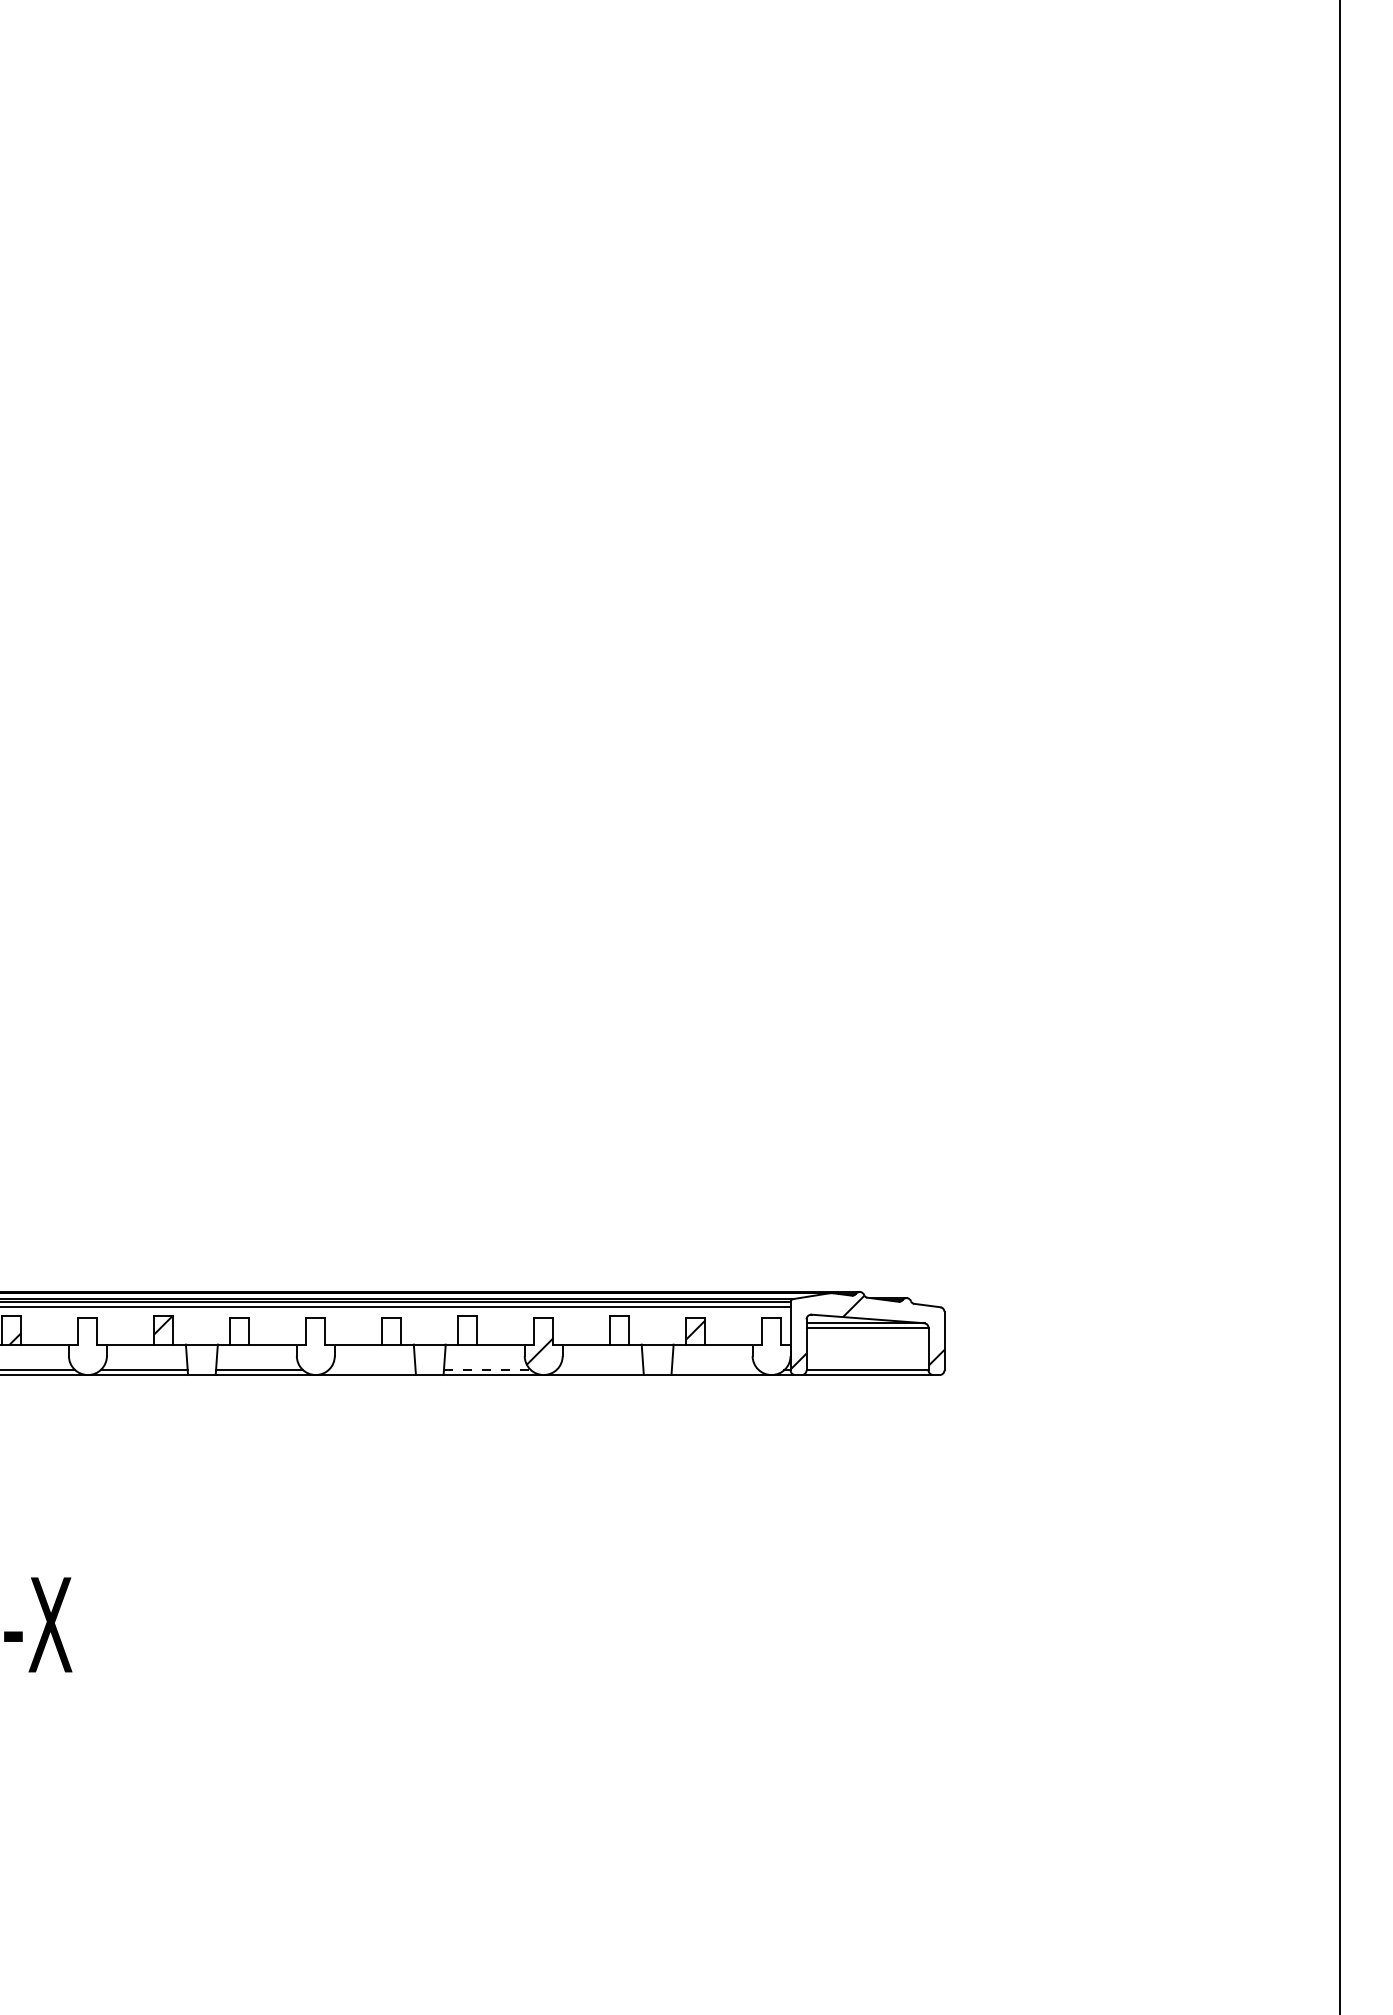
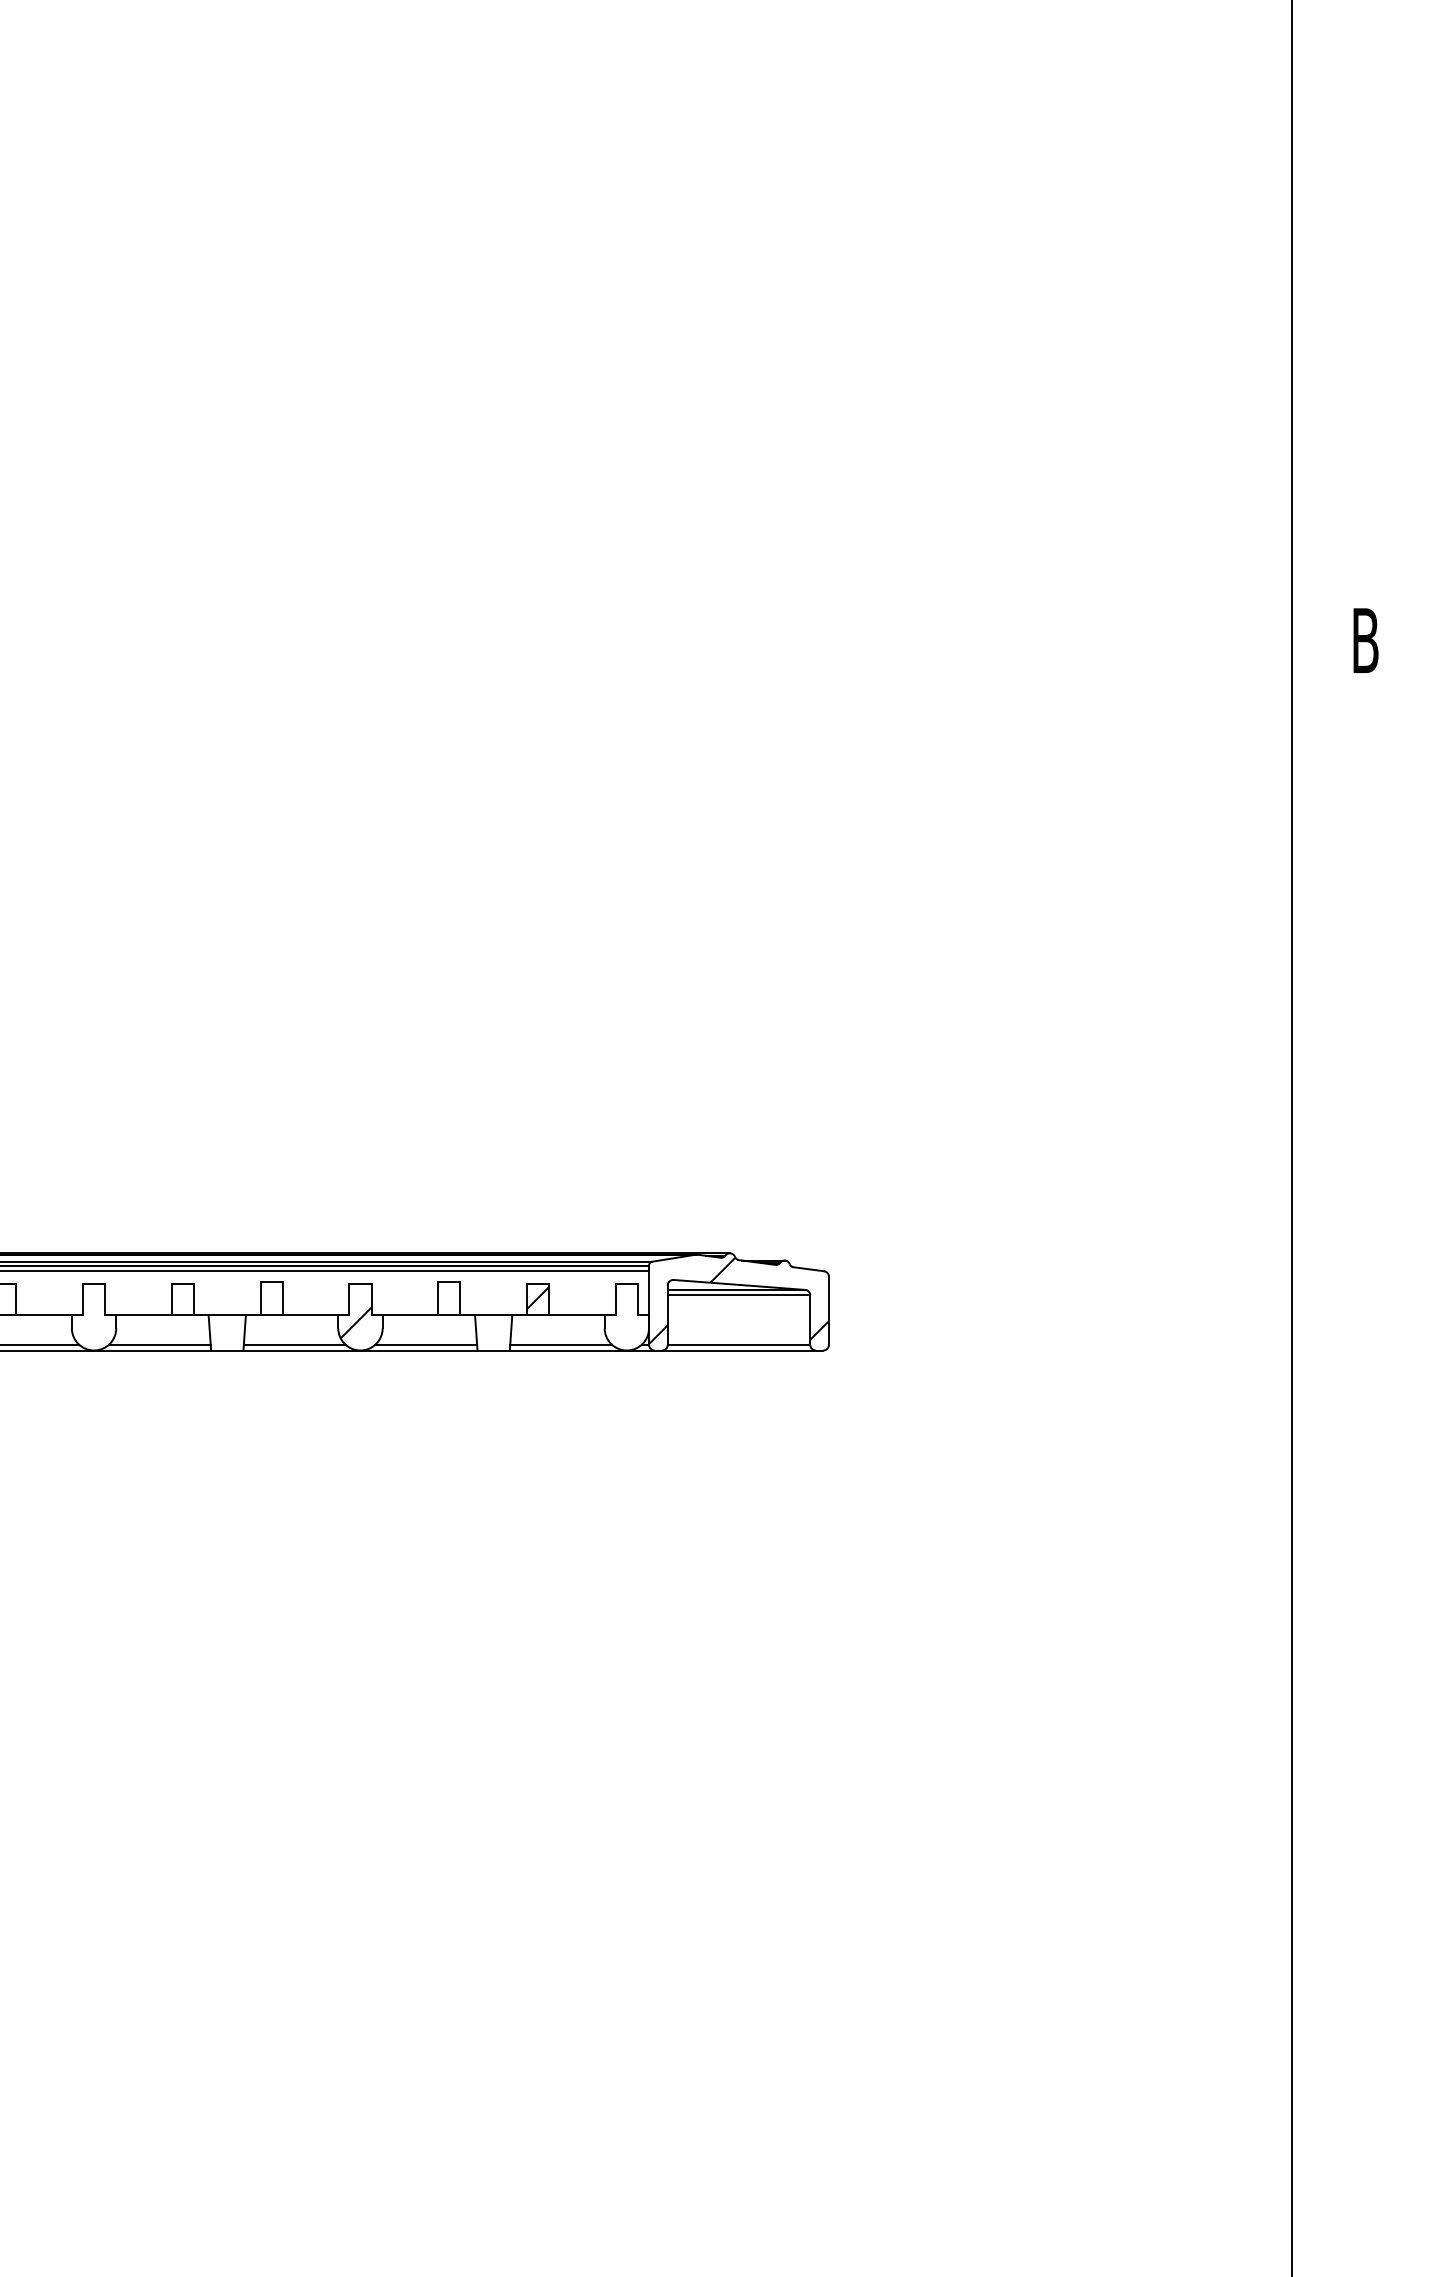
line: (371, 1370) -> (159, 1345), added
line: (487, 1370) -> (294, 1345), dashed -> solid
line: (599, 1370) -> (425, 1345), added
line: (715, 1370) -> (561, 1345), added

